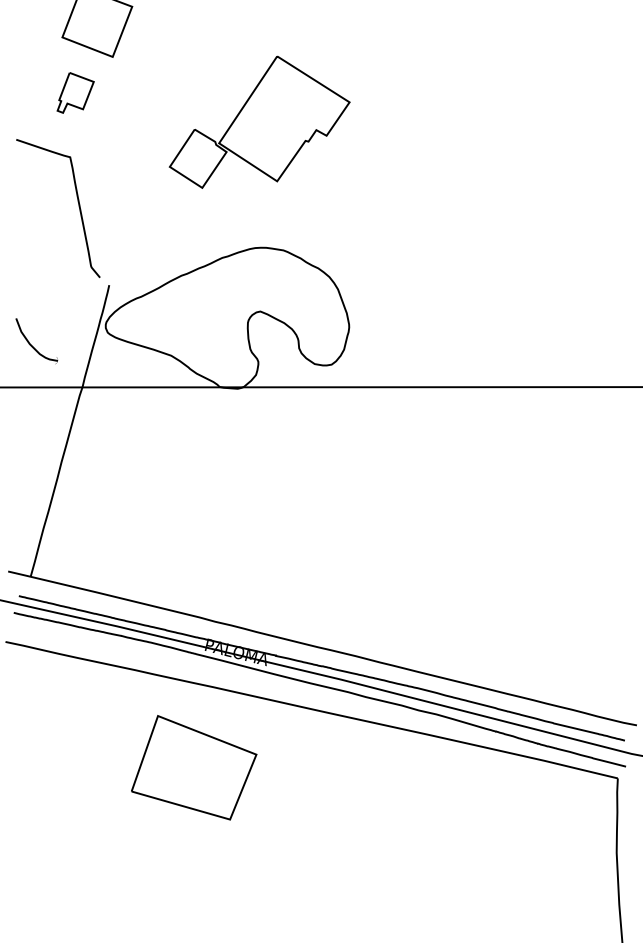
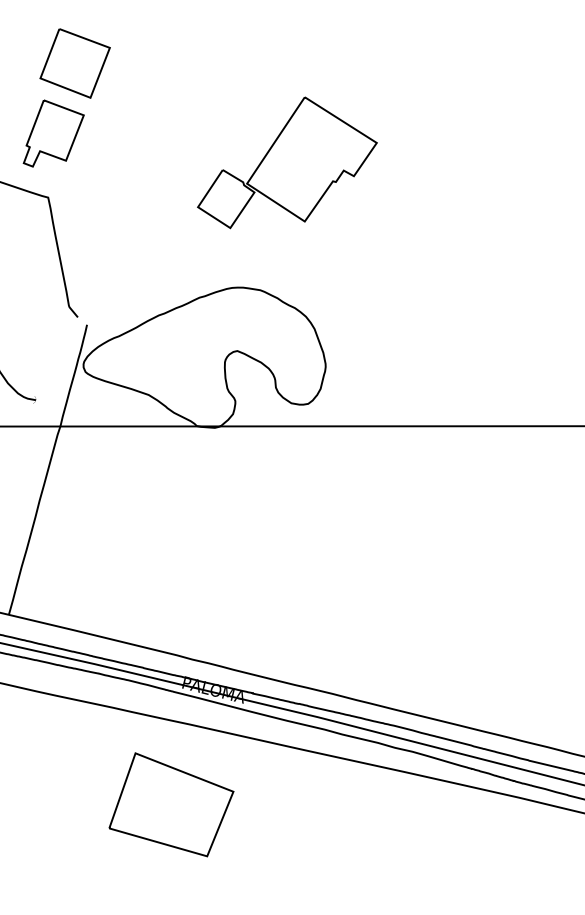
part: (75, 92) -> (53, 133), size x1.67
part: (259, 121) -> (287, 162), moved

